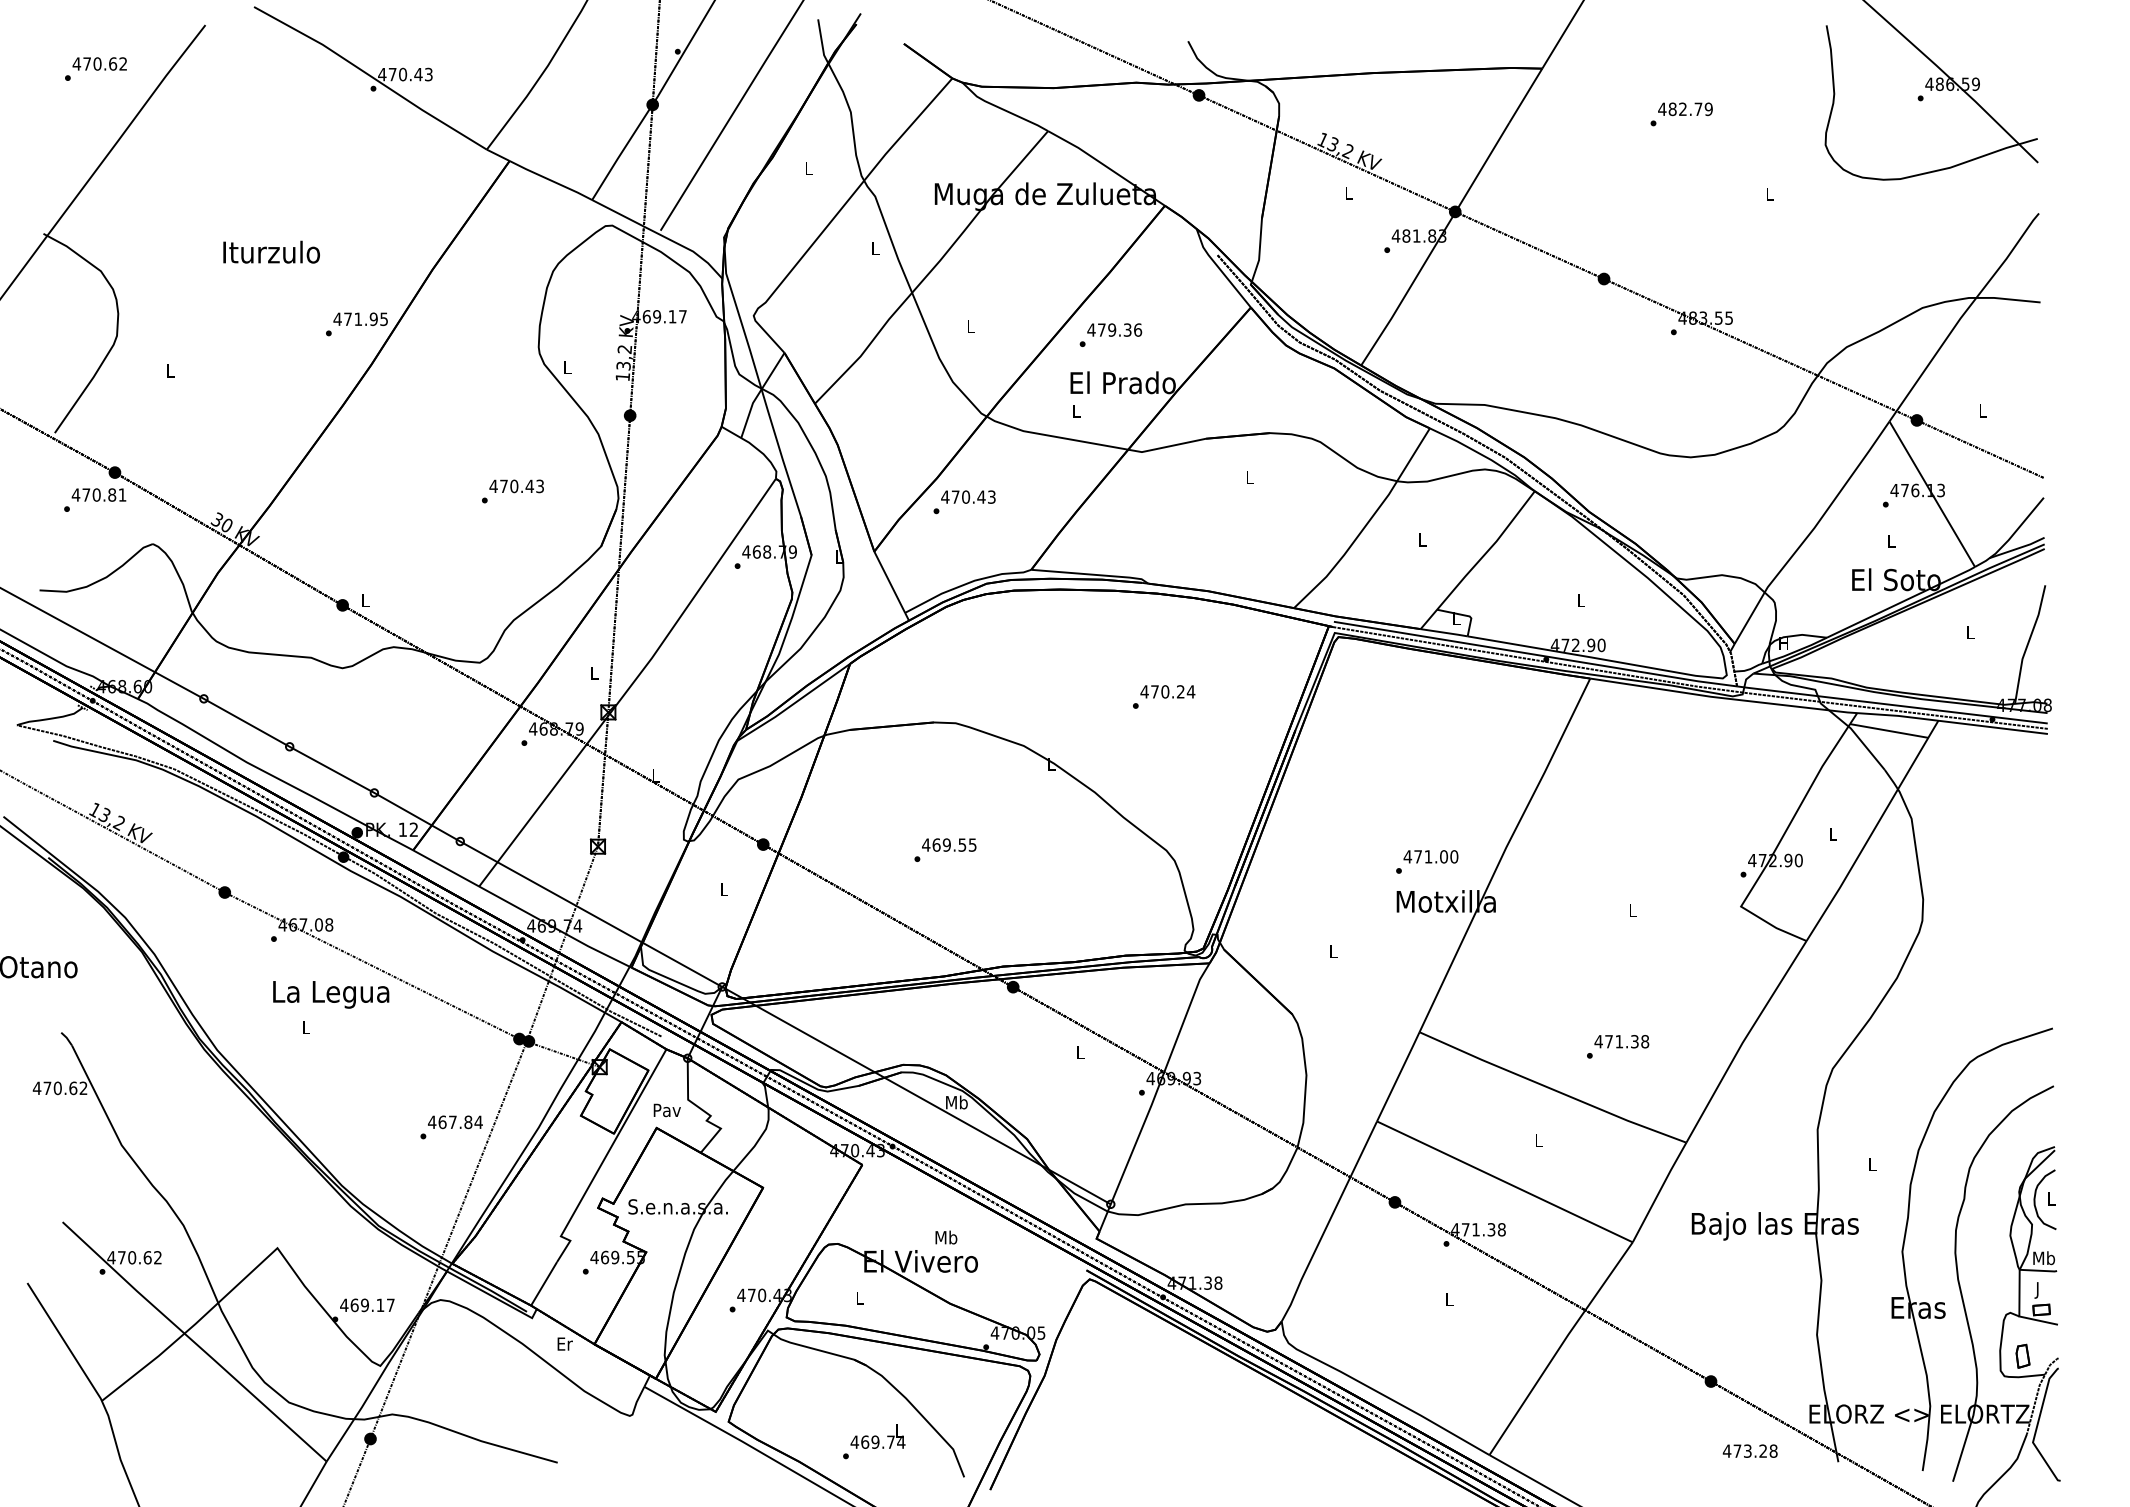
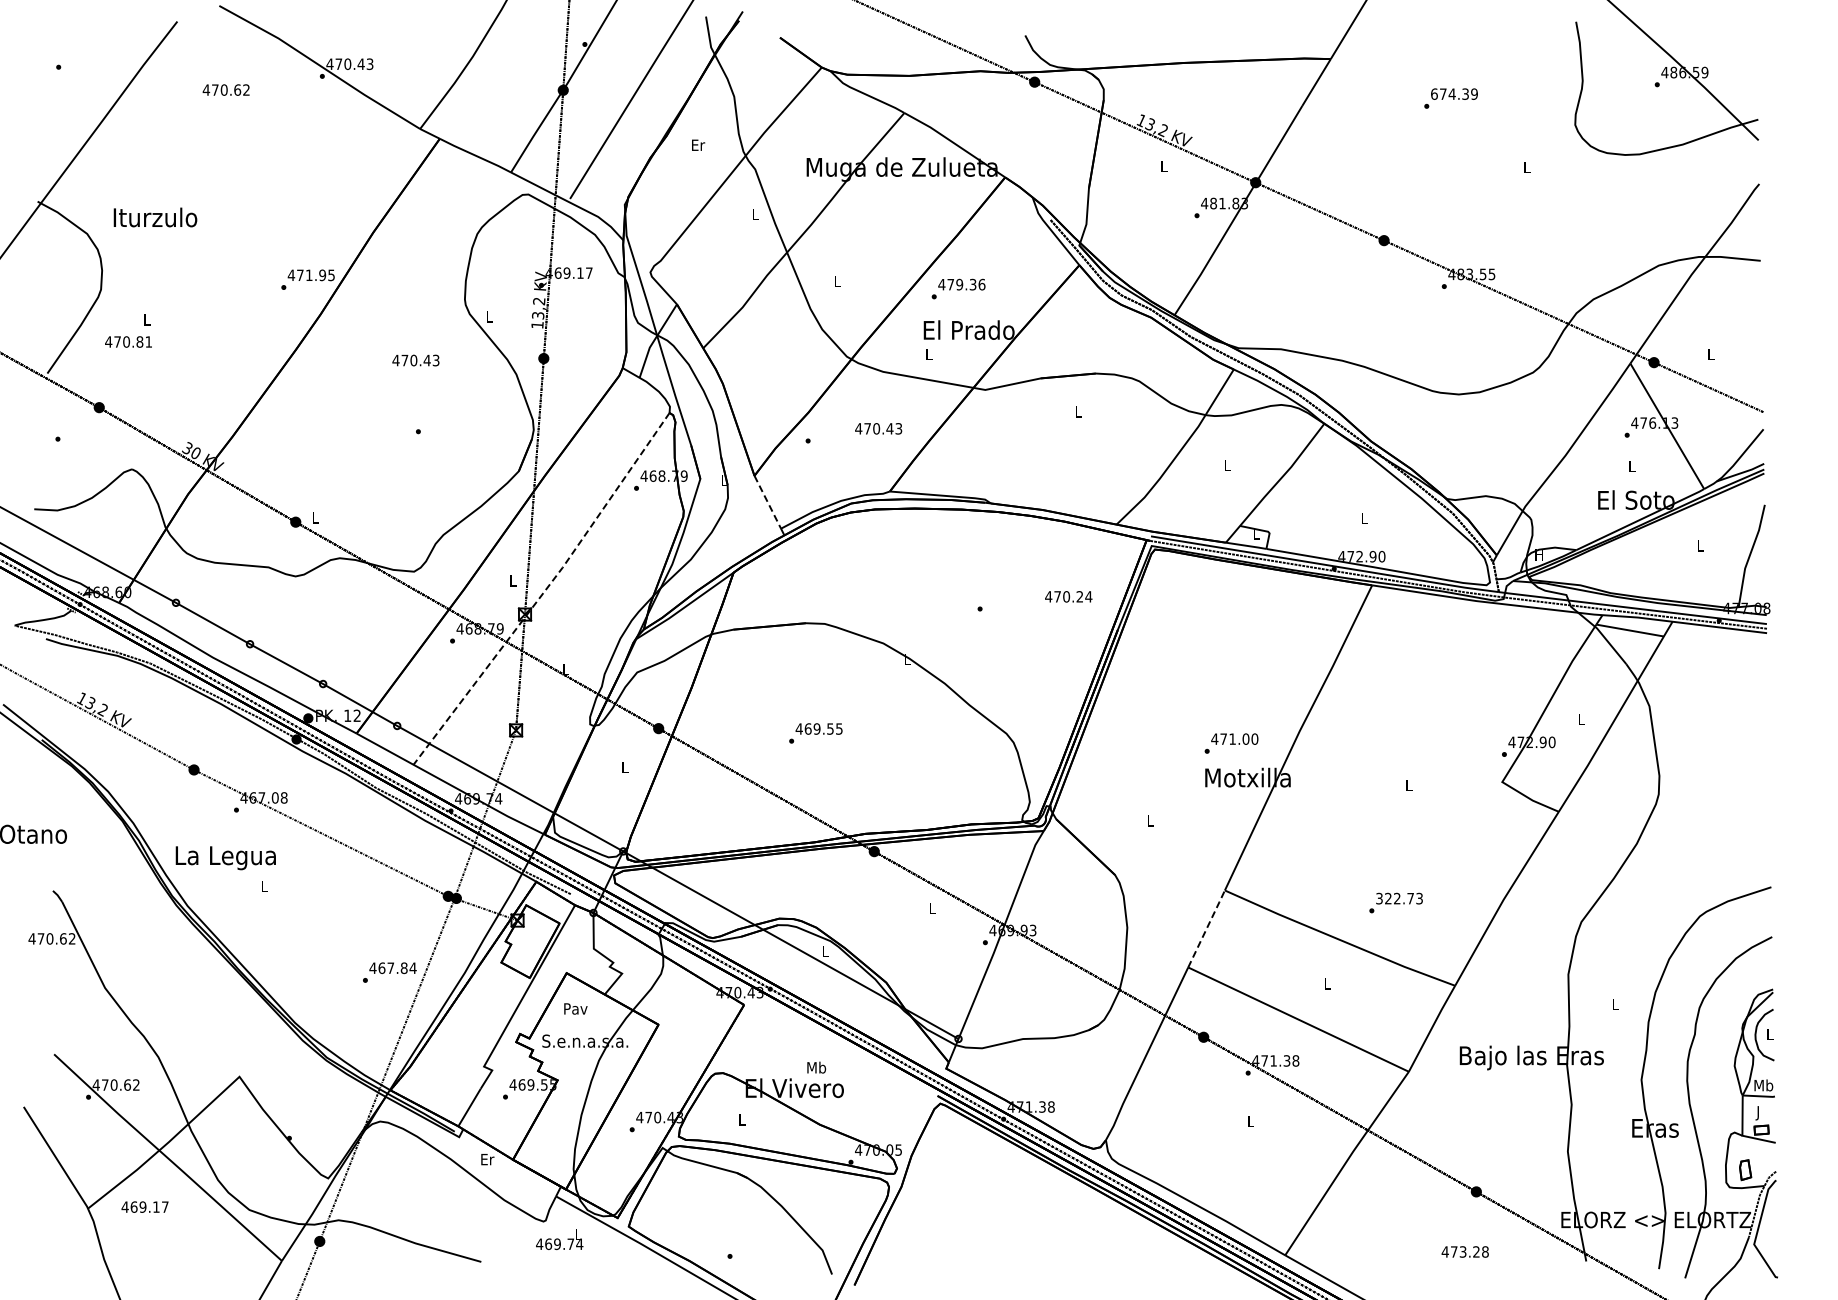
text: (98, 63) -> (225, 89), moved
text: (1679, 108) -> (1449, 93), 482.79 -> 674.39
text: (809, 167) -> (698, 144), L -> Er
text: (271, 252) -> (155, 217), moved
text: (516, 486) -> (415, 360), moved
text: (98, 494) -> (128, 341), moved
text: (968, 496) -> (878, 428), moved
line: (889, 582) -> (767, 502), solid -> dashed
line: (632, 684) -> (545, 590), solid -> dashed
text: (1167, 691) -> (1068, 596), moved
text: (330, 995) -> (225, 858), moved
text: (1621, 1041) -> (1399, 898), 471.38 -> 322.73
line: (1399, 1076) -> (1207, 928), solid -> dashed
text: (956, 1102) -> (825, 951), Mb -> L
text: (666, 1109) -> (575, 1008), moved
text: (366, 1304) -> (144, 1206), moved
text: (877, 1436) -> (559, 1239), moved
text: (1749, 1450) -> (1464, 1251), moved

